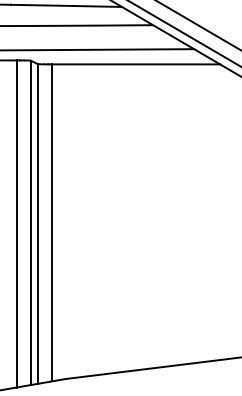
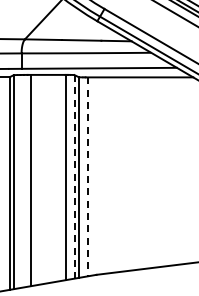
line: (30, 222) -> (74, 176), solid -> dashed
line: (51, 223) -> (87, 177), solid -> dashed

